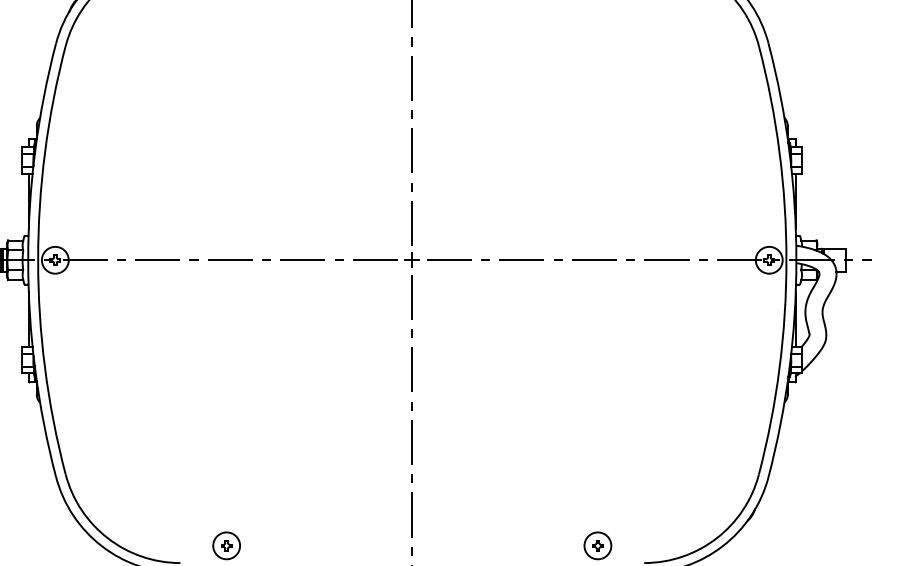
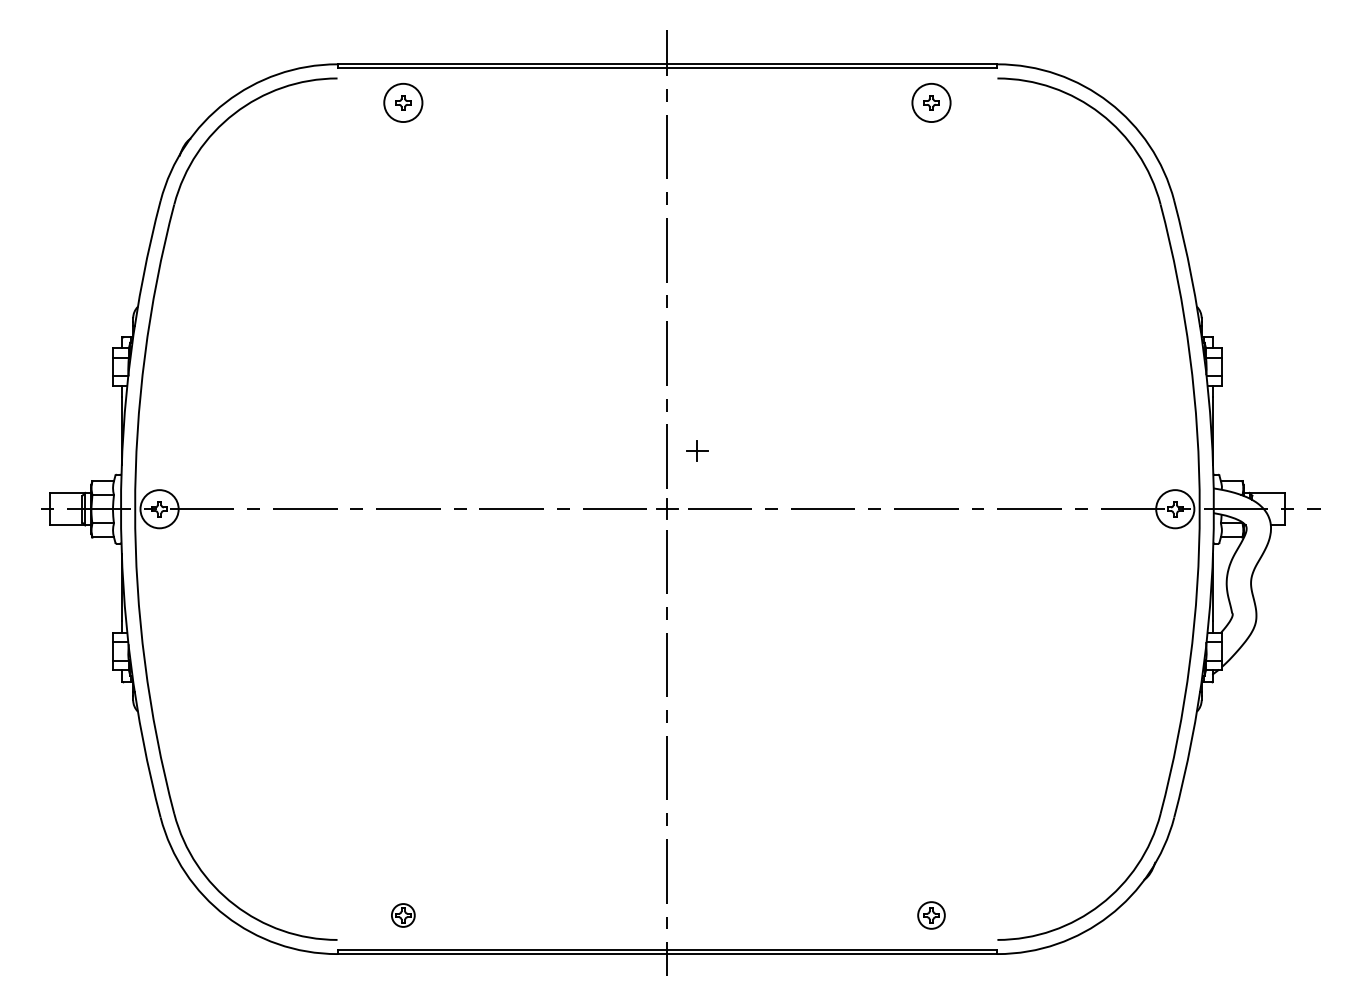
part: (433, 219) -> (697, 450), added
circle: (226, 545) -> (403, 915), size x0.6
circle: (597, 545) -> (931, 915), size x0.7

